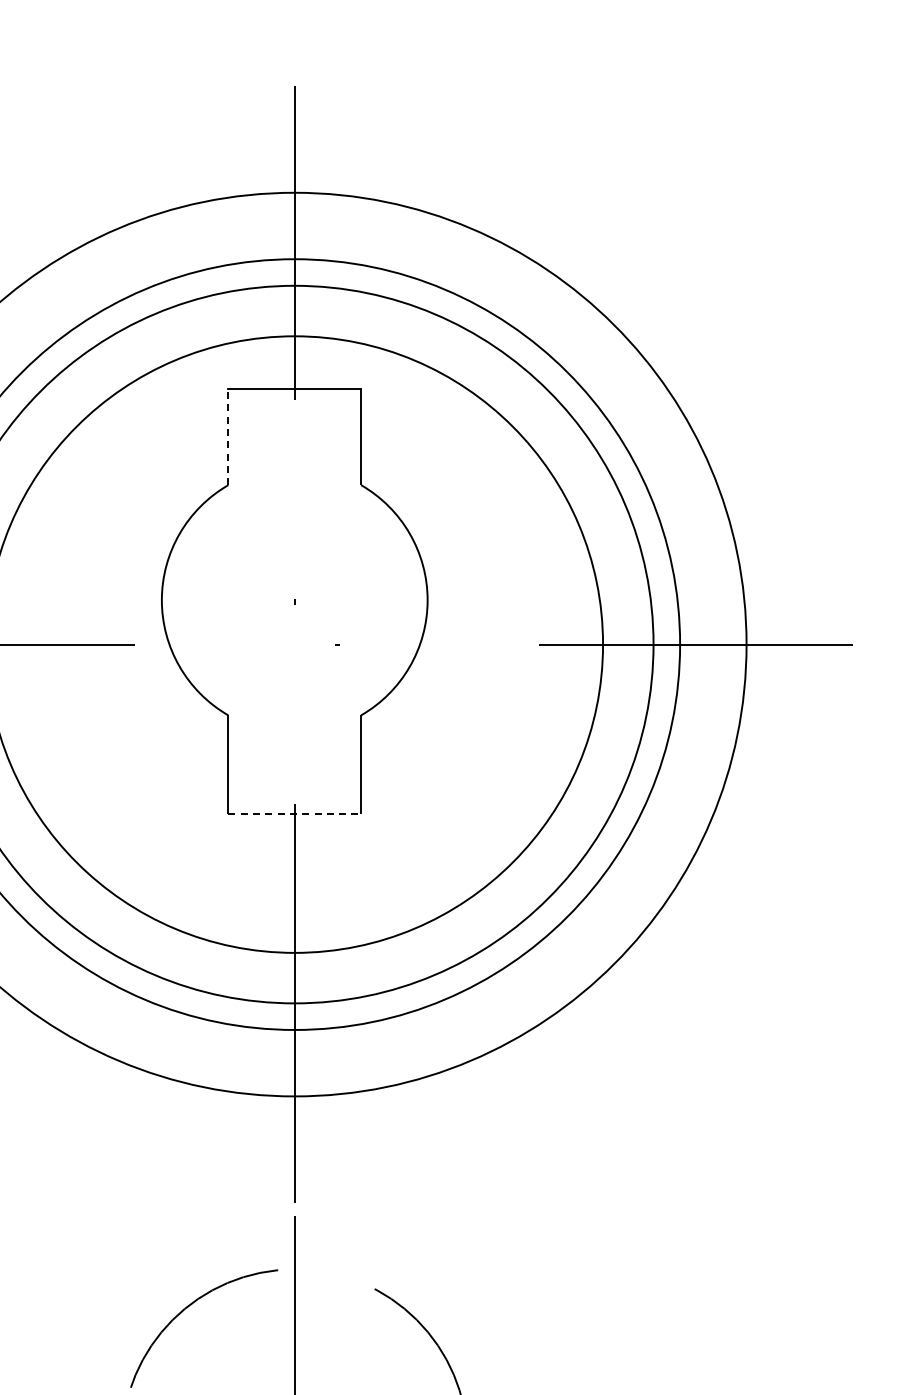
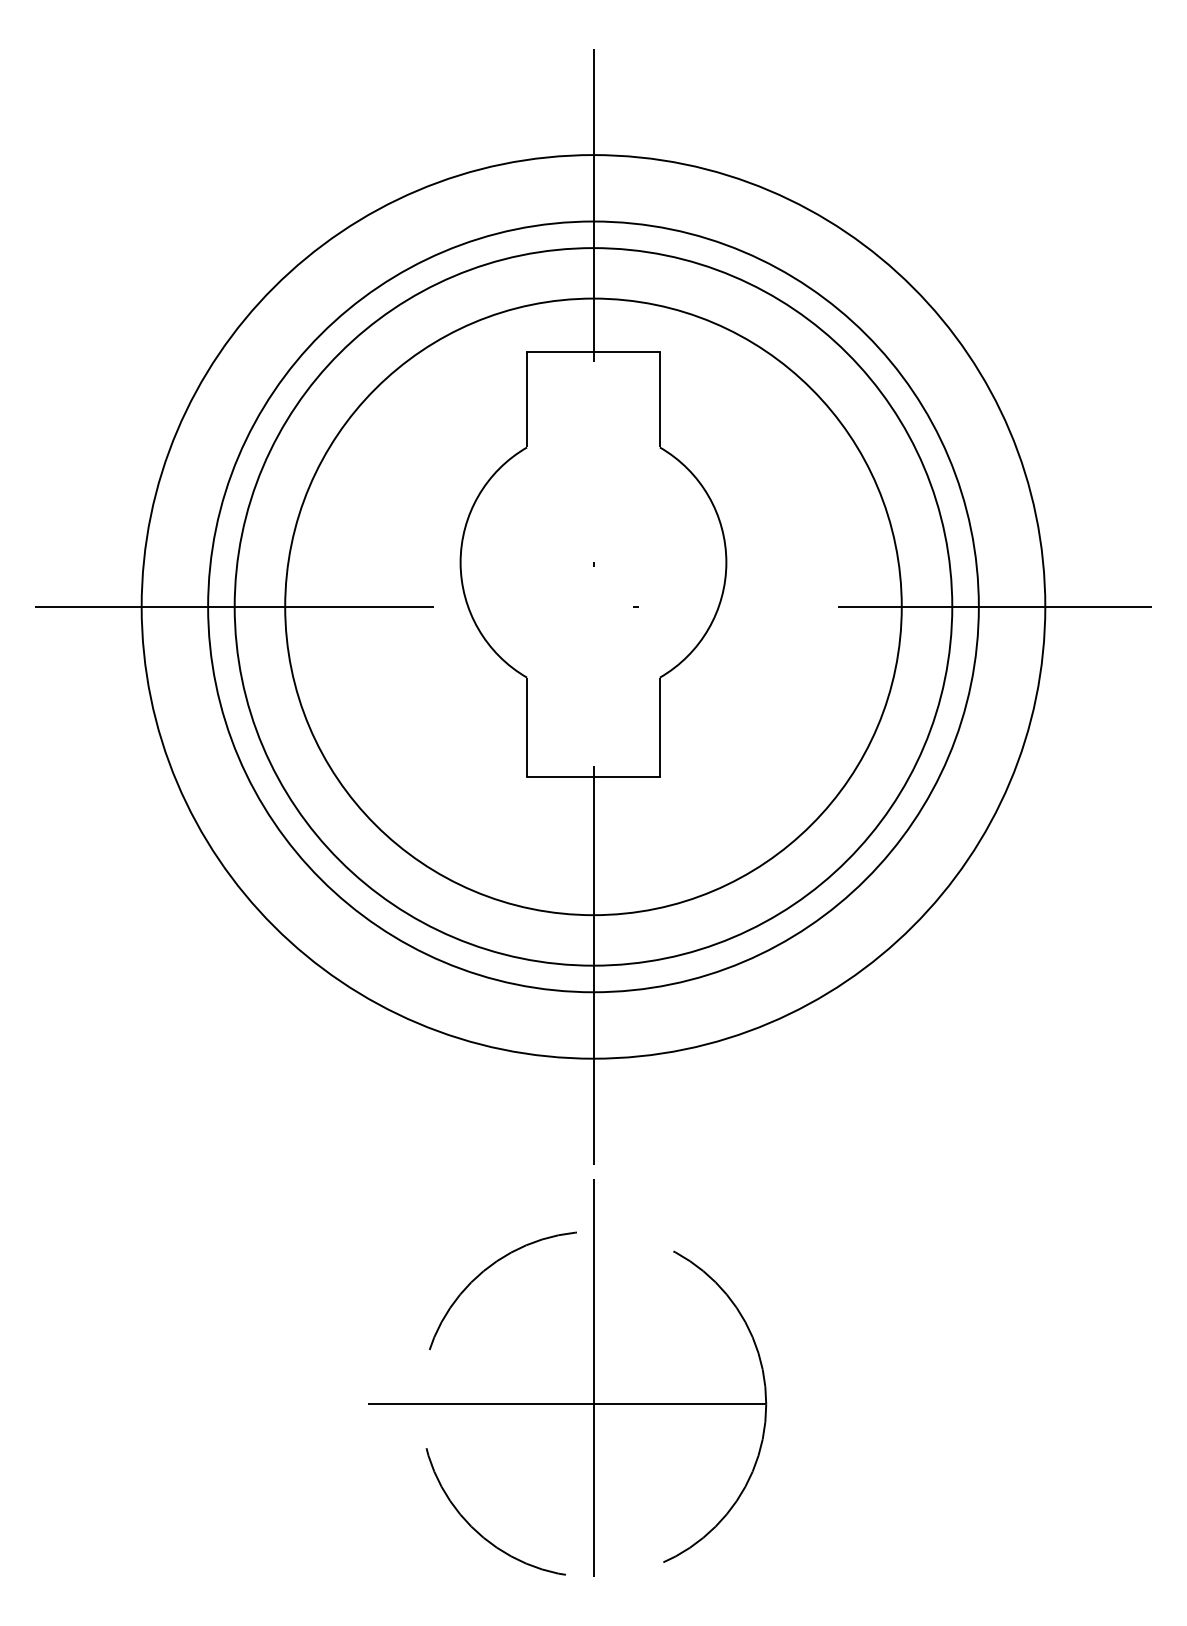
line: (228, 437) -> (527, 399), dashed -> solid
line: (294, 814) -> (593, 776), dashed -> solid

